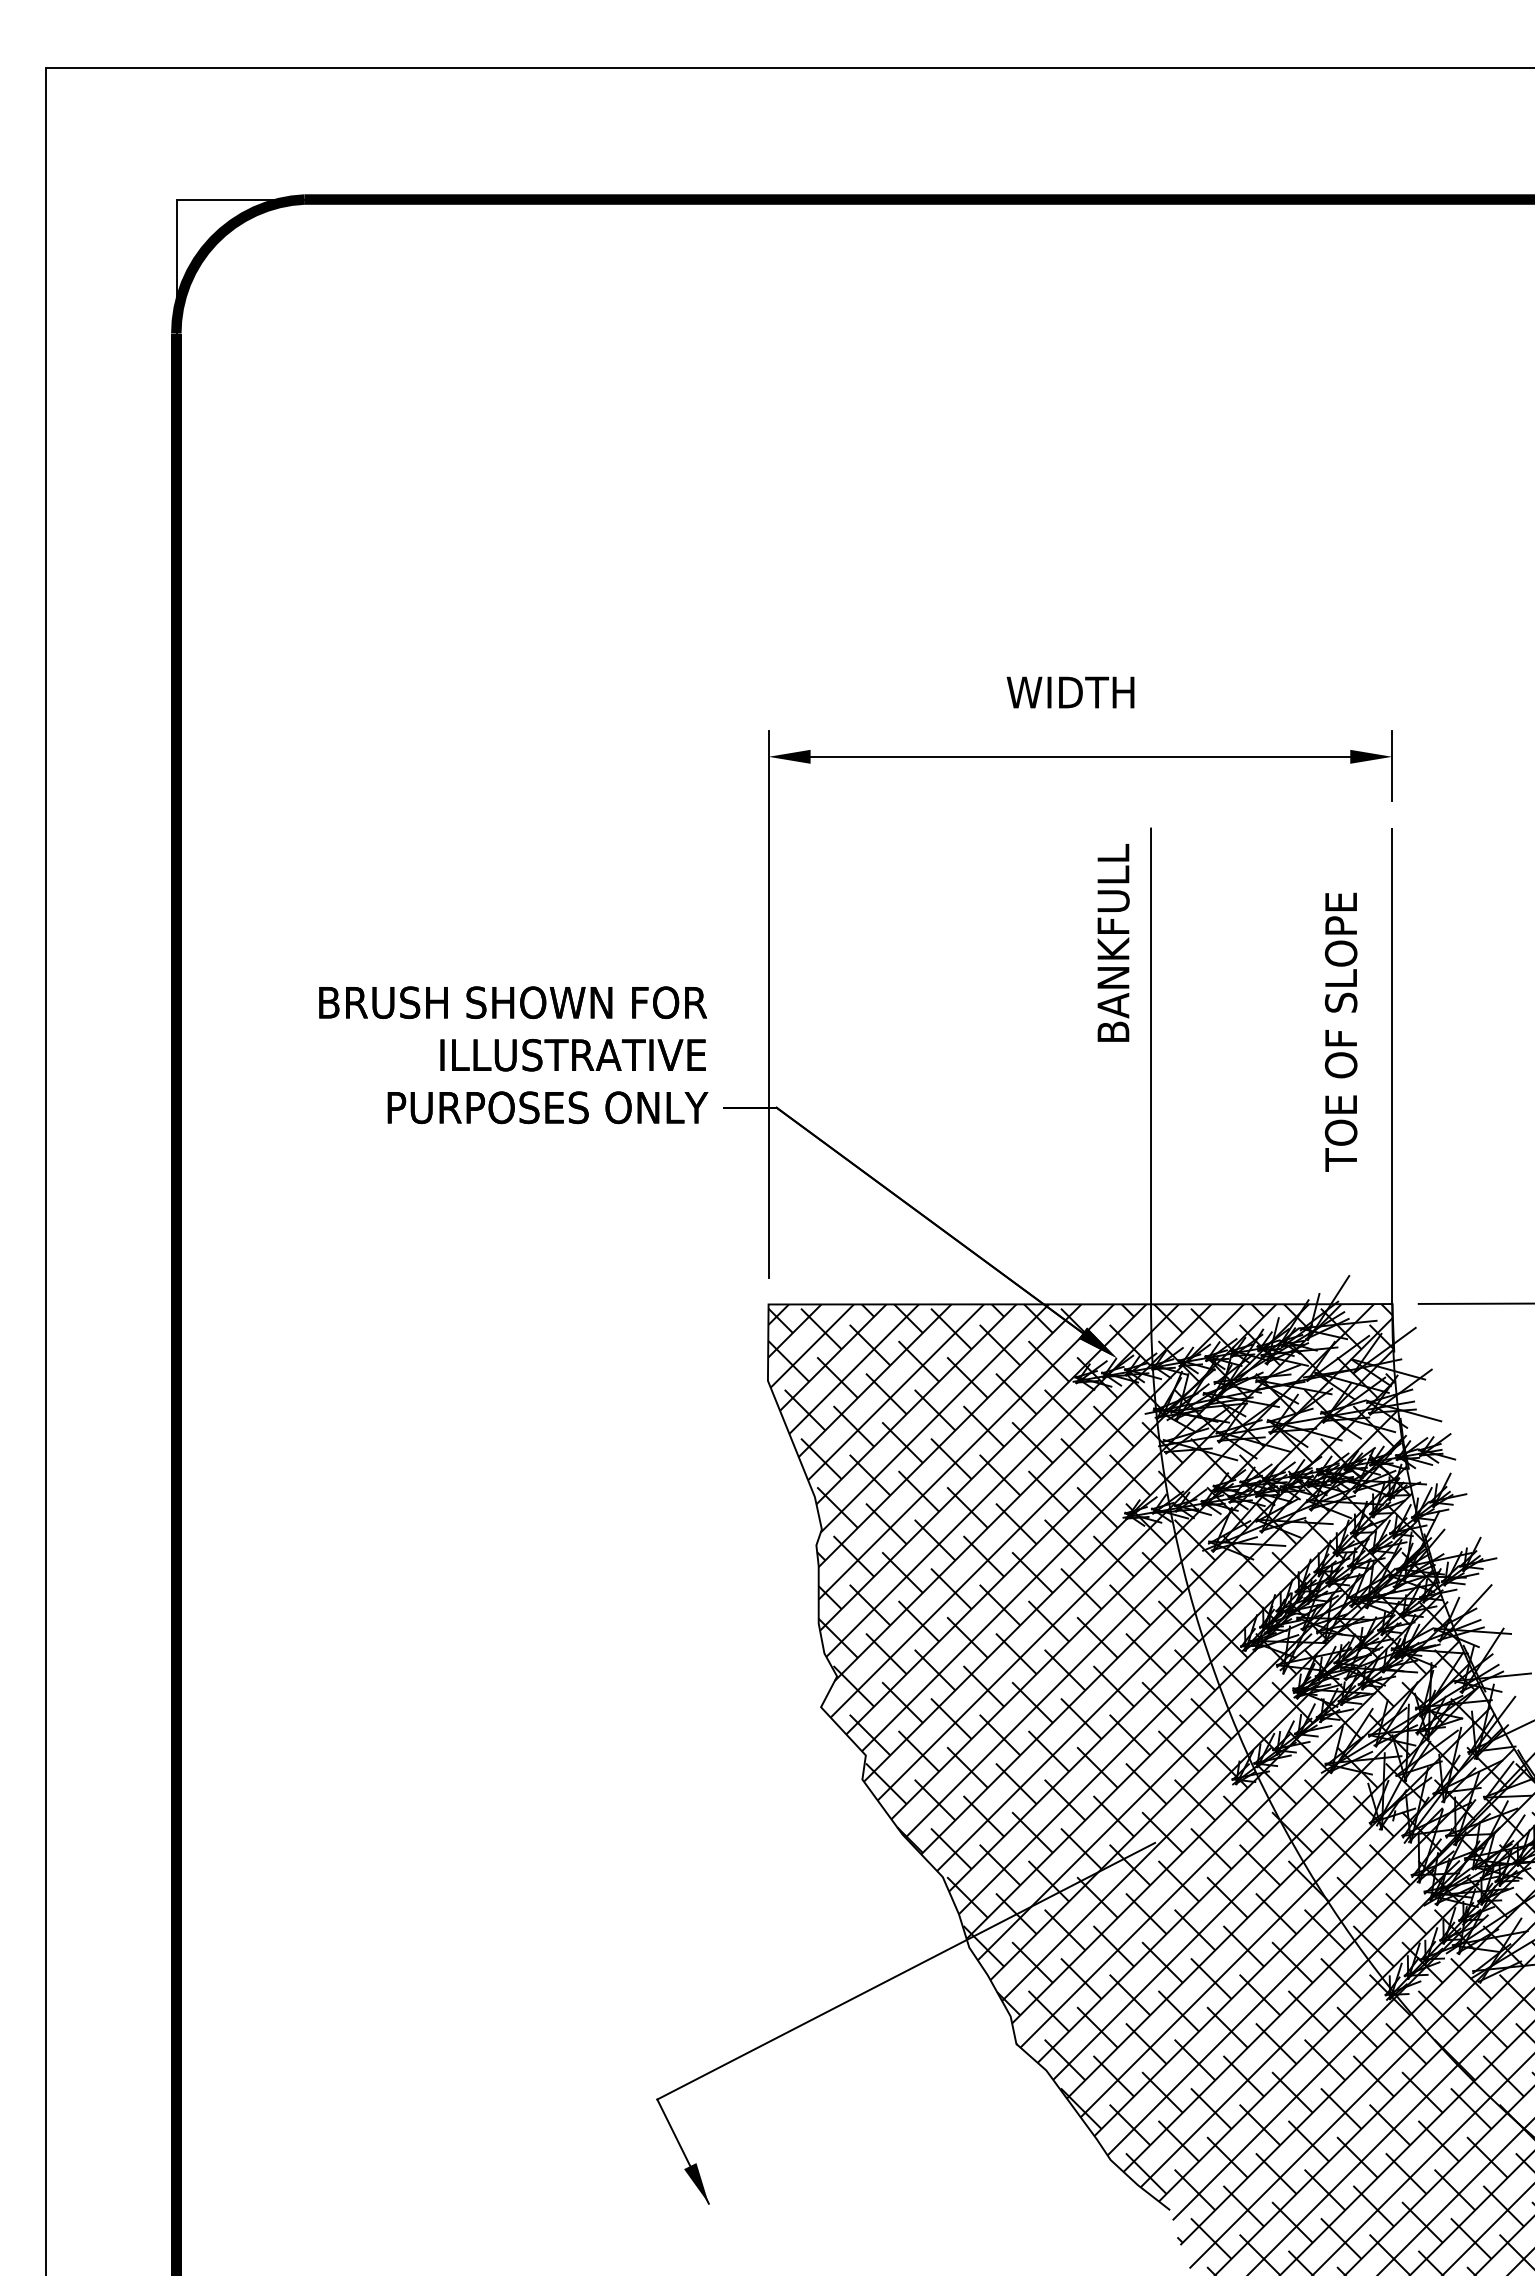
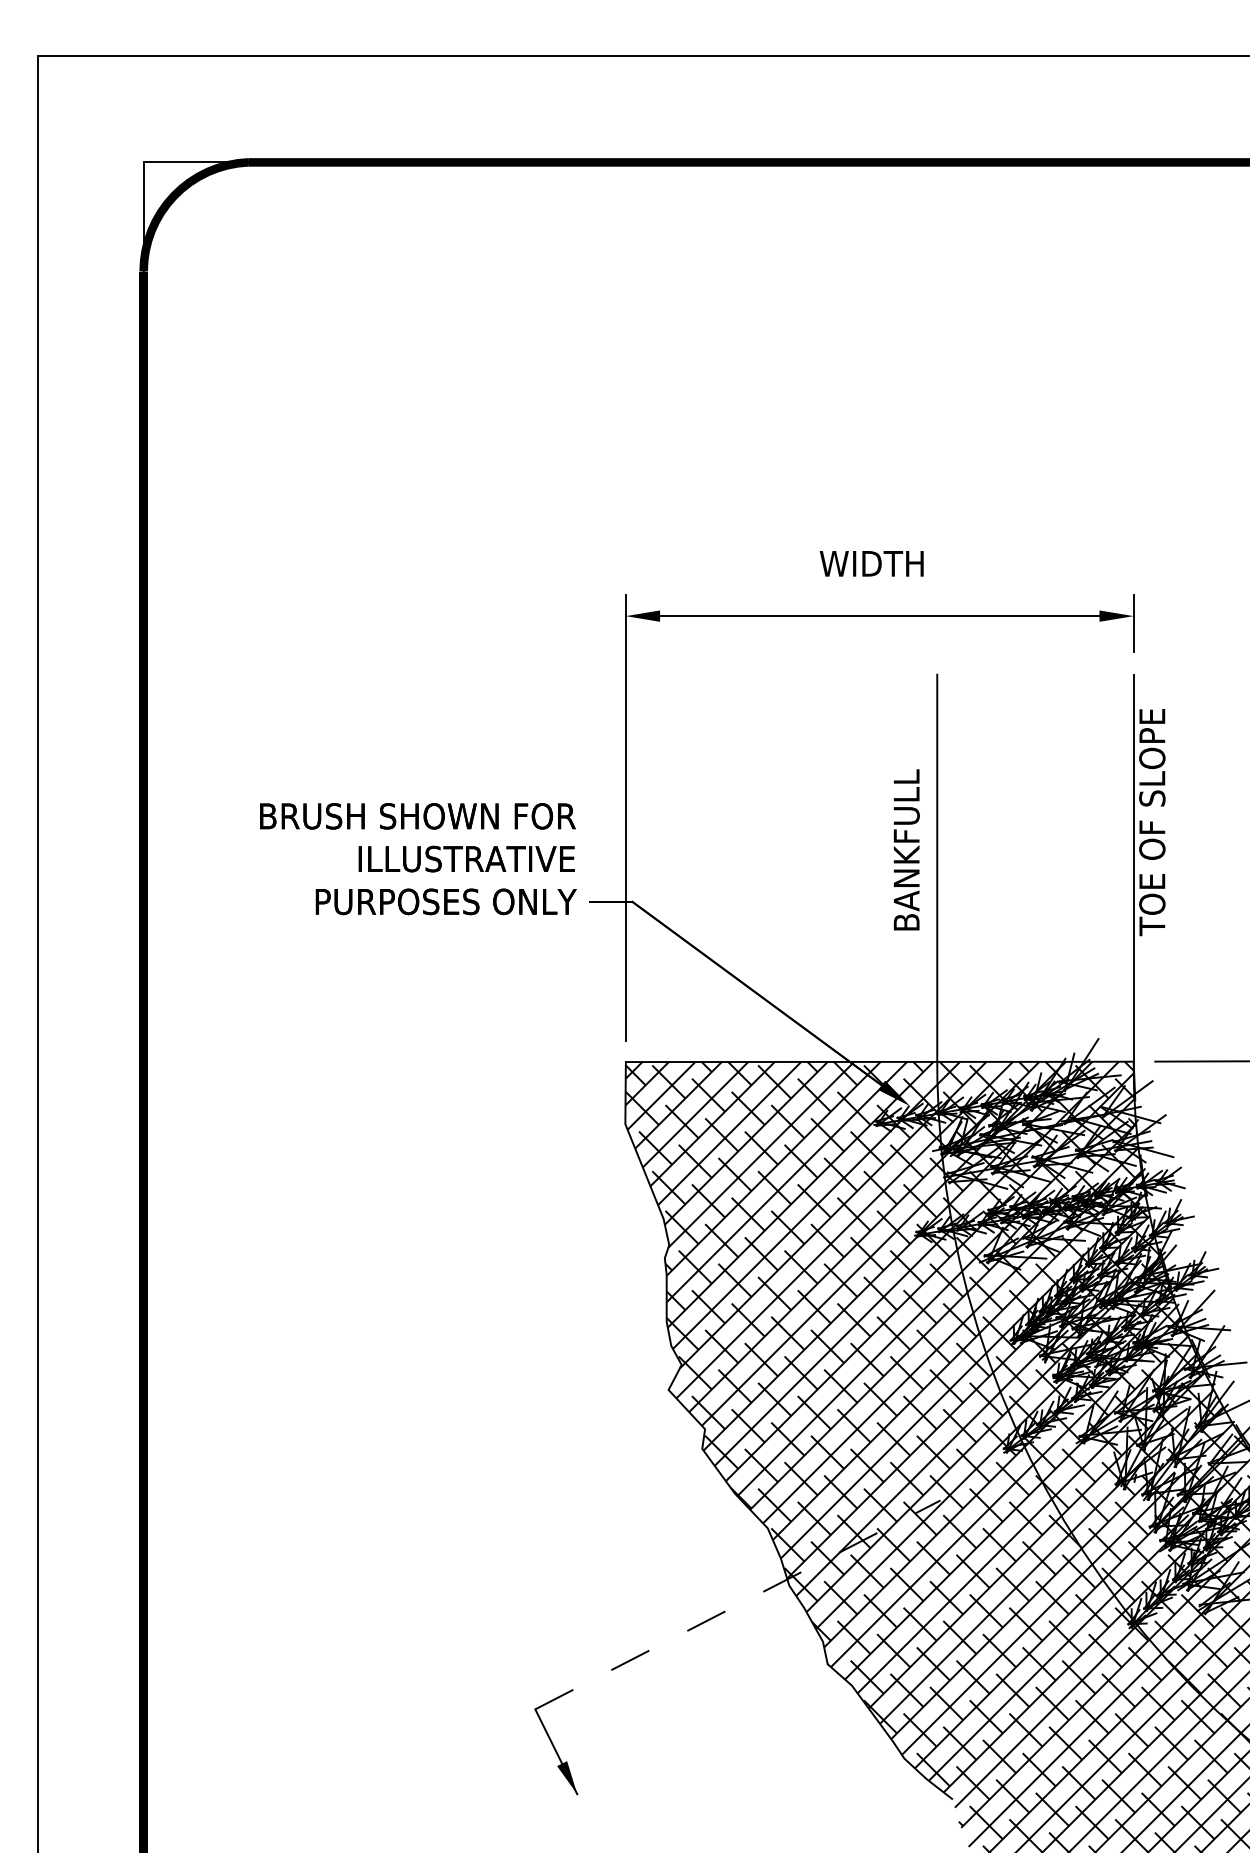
text: (1113, 942) -> (906, 849), moved
text: (1340, 1031) -> (1151, 821), moved
line: (906, 1971) -> (738, 1605), solid -> dashed

